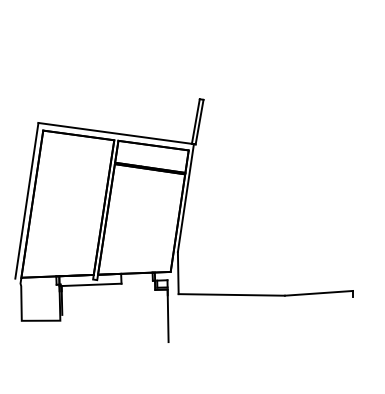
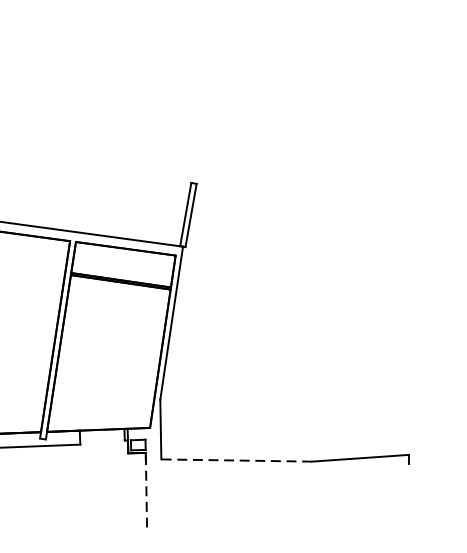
line: (231, 294) -> (236, 459), solid -> dashed
line: (168, 315) -> (146, 489), solid -> dashed

